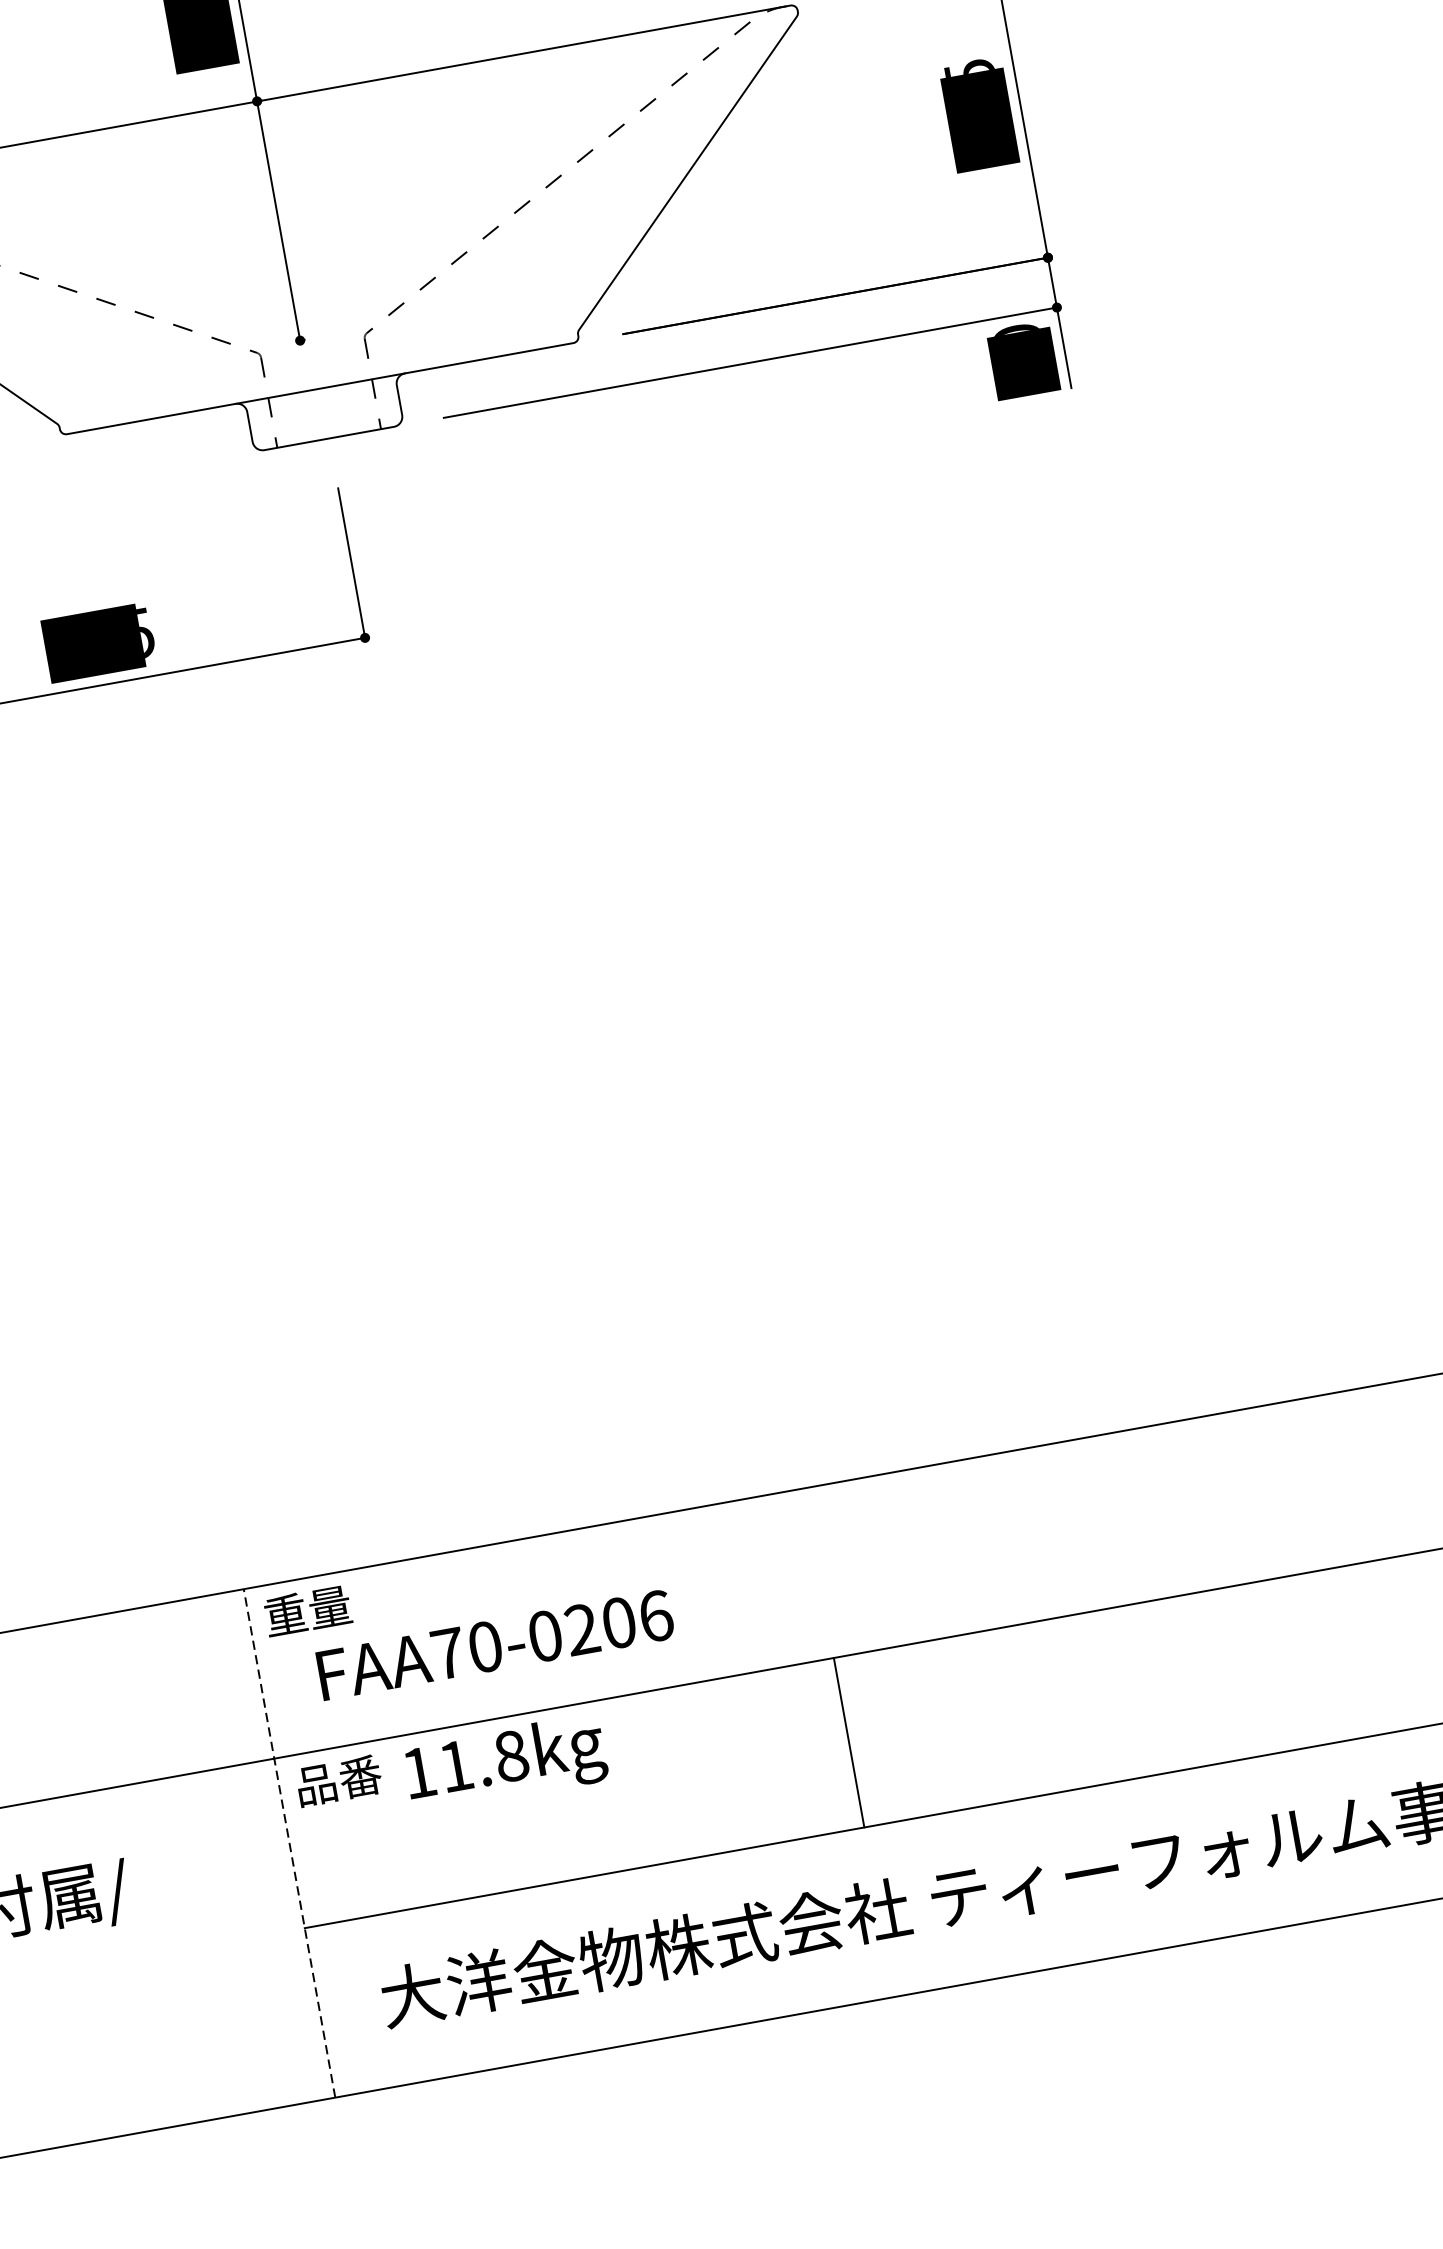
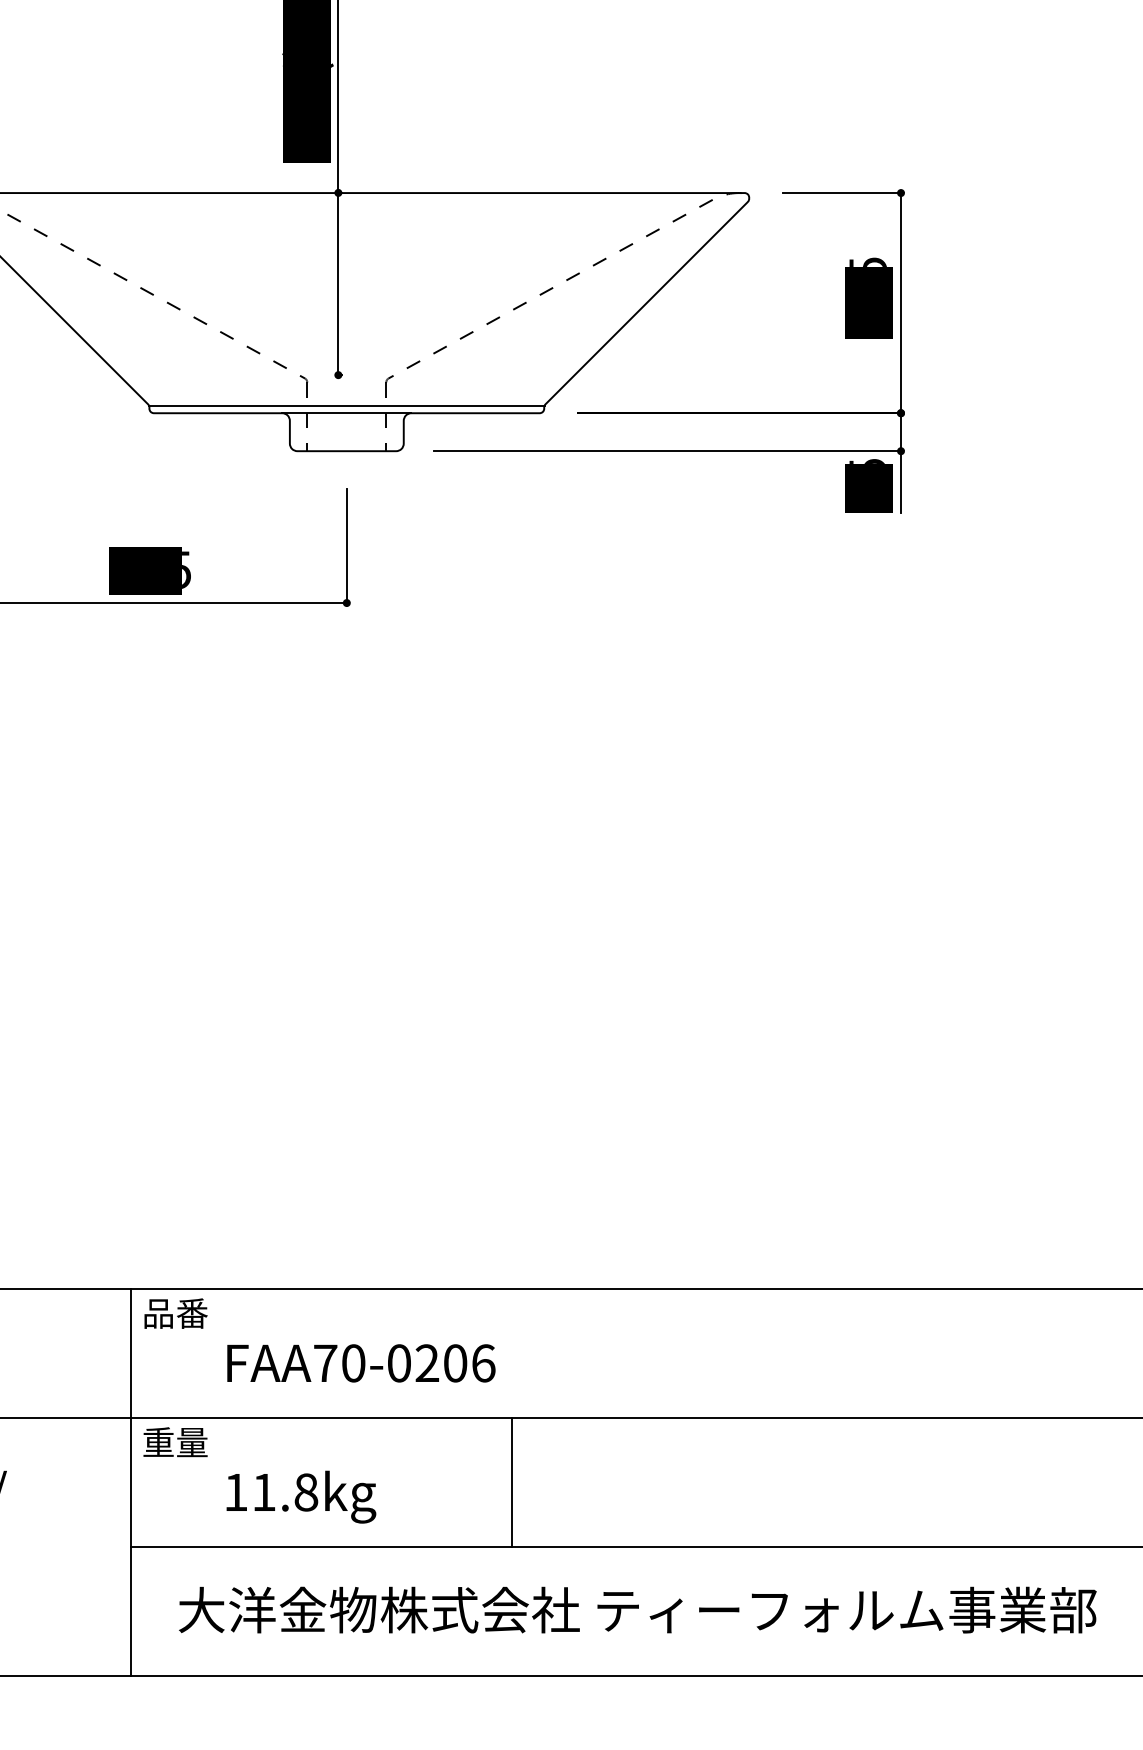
text: (1013, 327) -> (866, 460), 20 -> 25
line: (317, 378) -> (346, 405), added
text: (307, 1611) -> (175, 1313), 重量 -> 品番
text: (495, 1645) -> (361, 1363), moved
line: (849, 1741) -> (512, 1481), moved
text: (506, 1762) -> (301, 1496), moved
text: (338, 1780) -> (175, 1442), 品番 -> 重量
line: (290, 1843) -> (131, 1482), dashed -> solid

